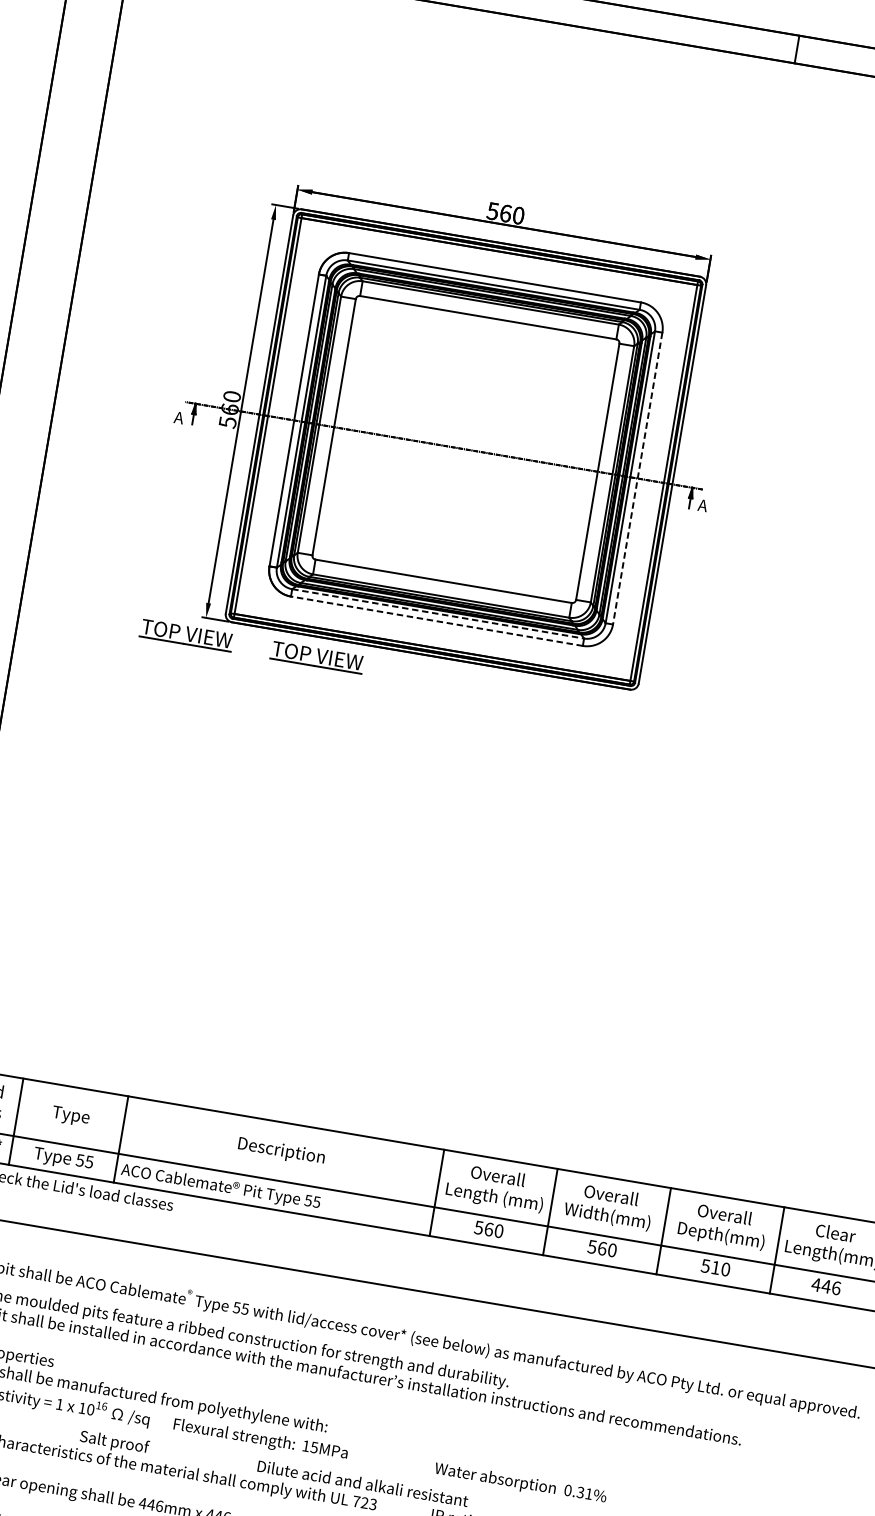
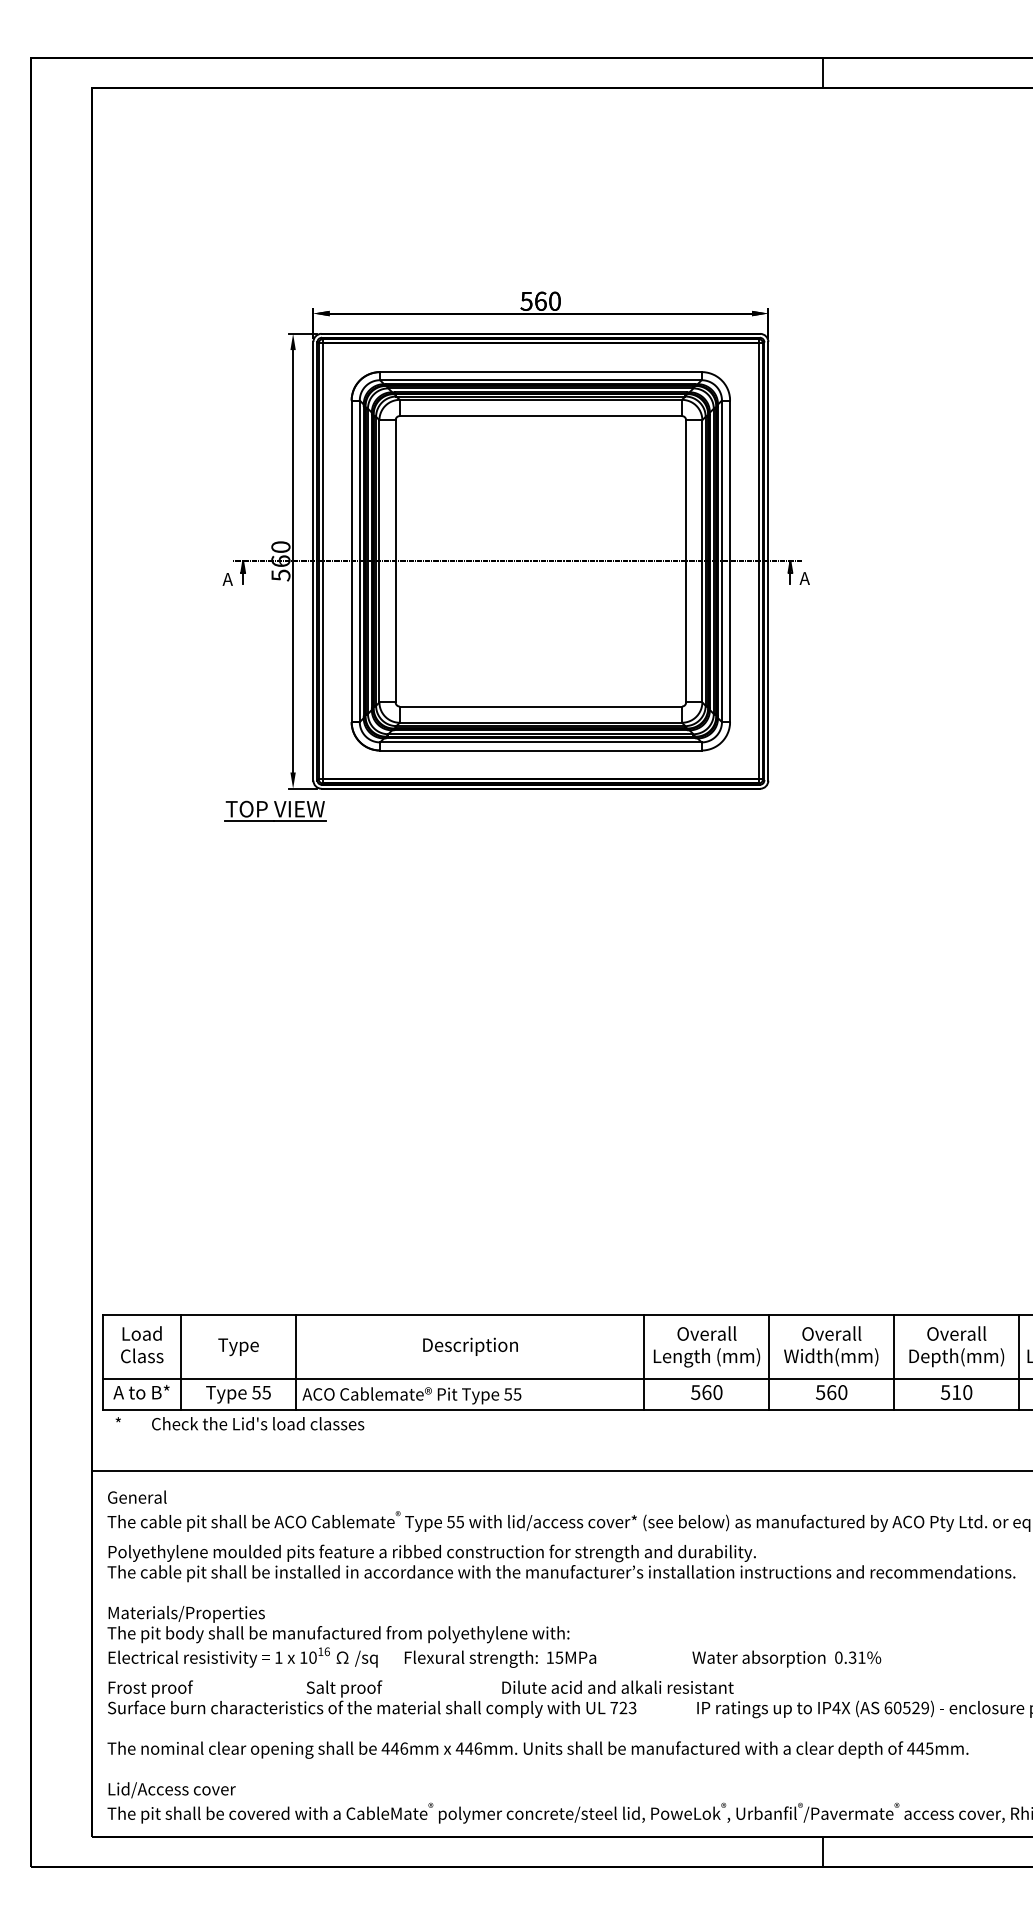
line: (638, 478) -> (730, 561), dashed -> solid
line: (437, 613) -> (540, 742), dashed -> solid
line: (436, 621) -> (540, 750), dashed -> solid
part: (317, 657) -> (419, 810), removed

